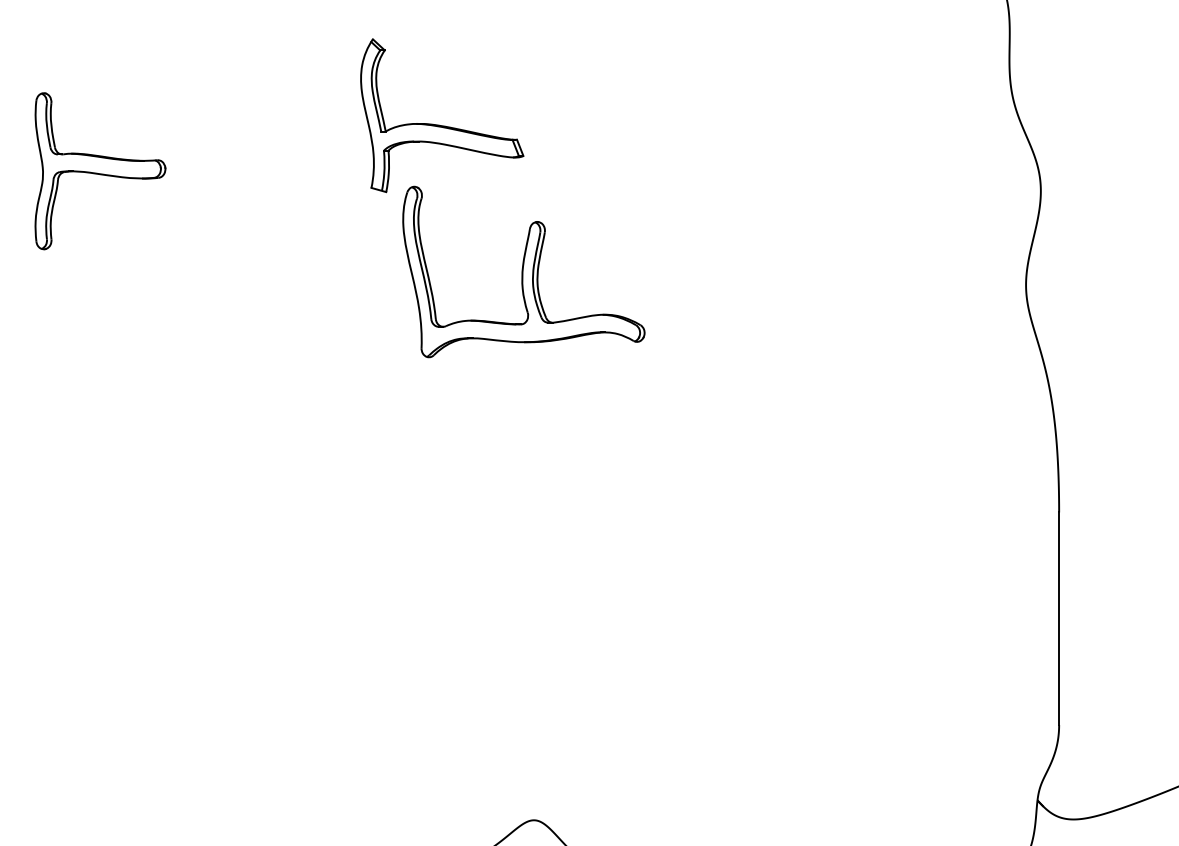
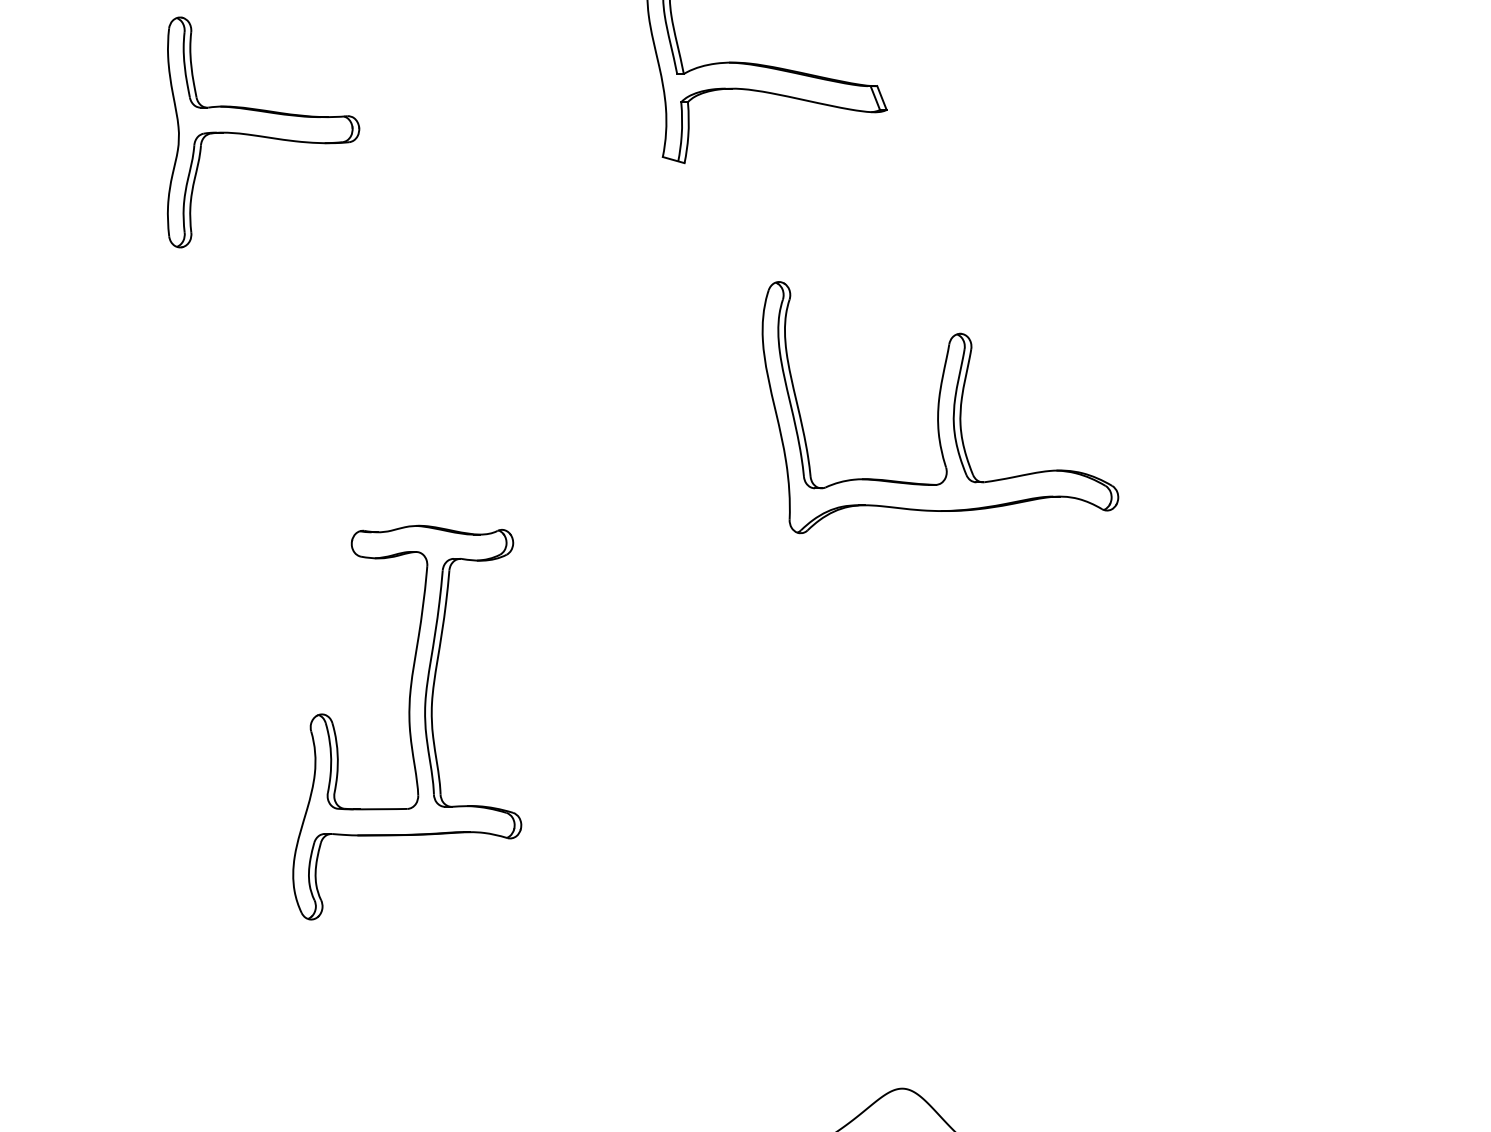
part: (523, 271) -> (939, 406), moved
part: (197, 571) -> (406, 722), added

